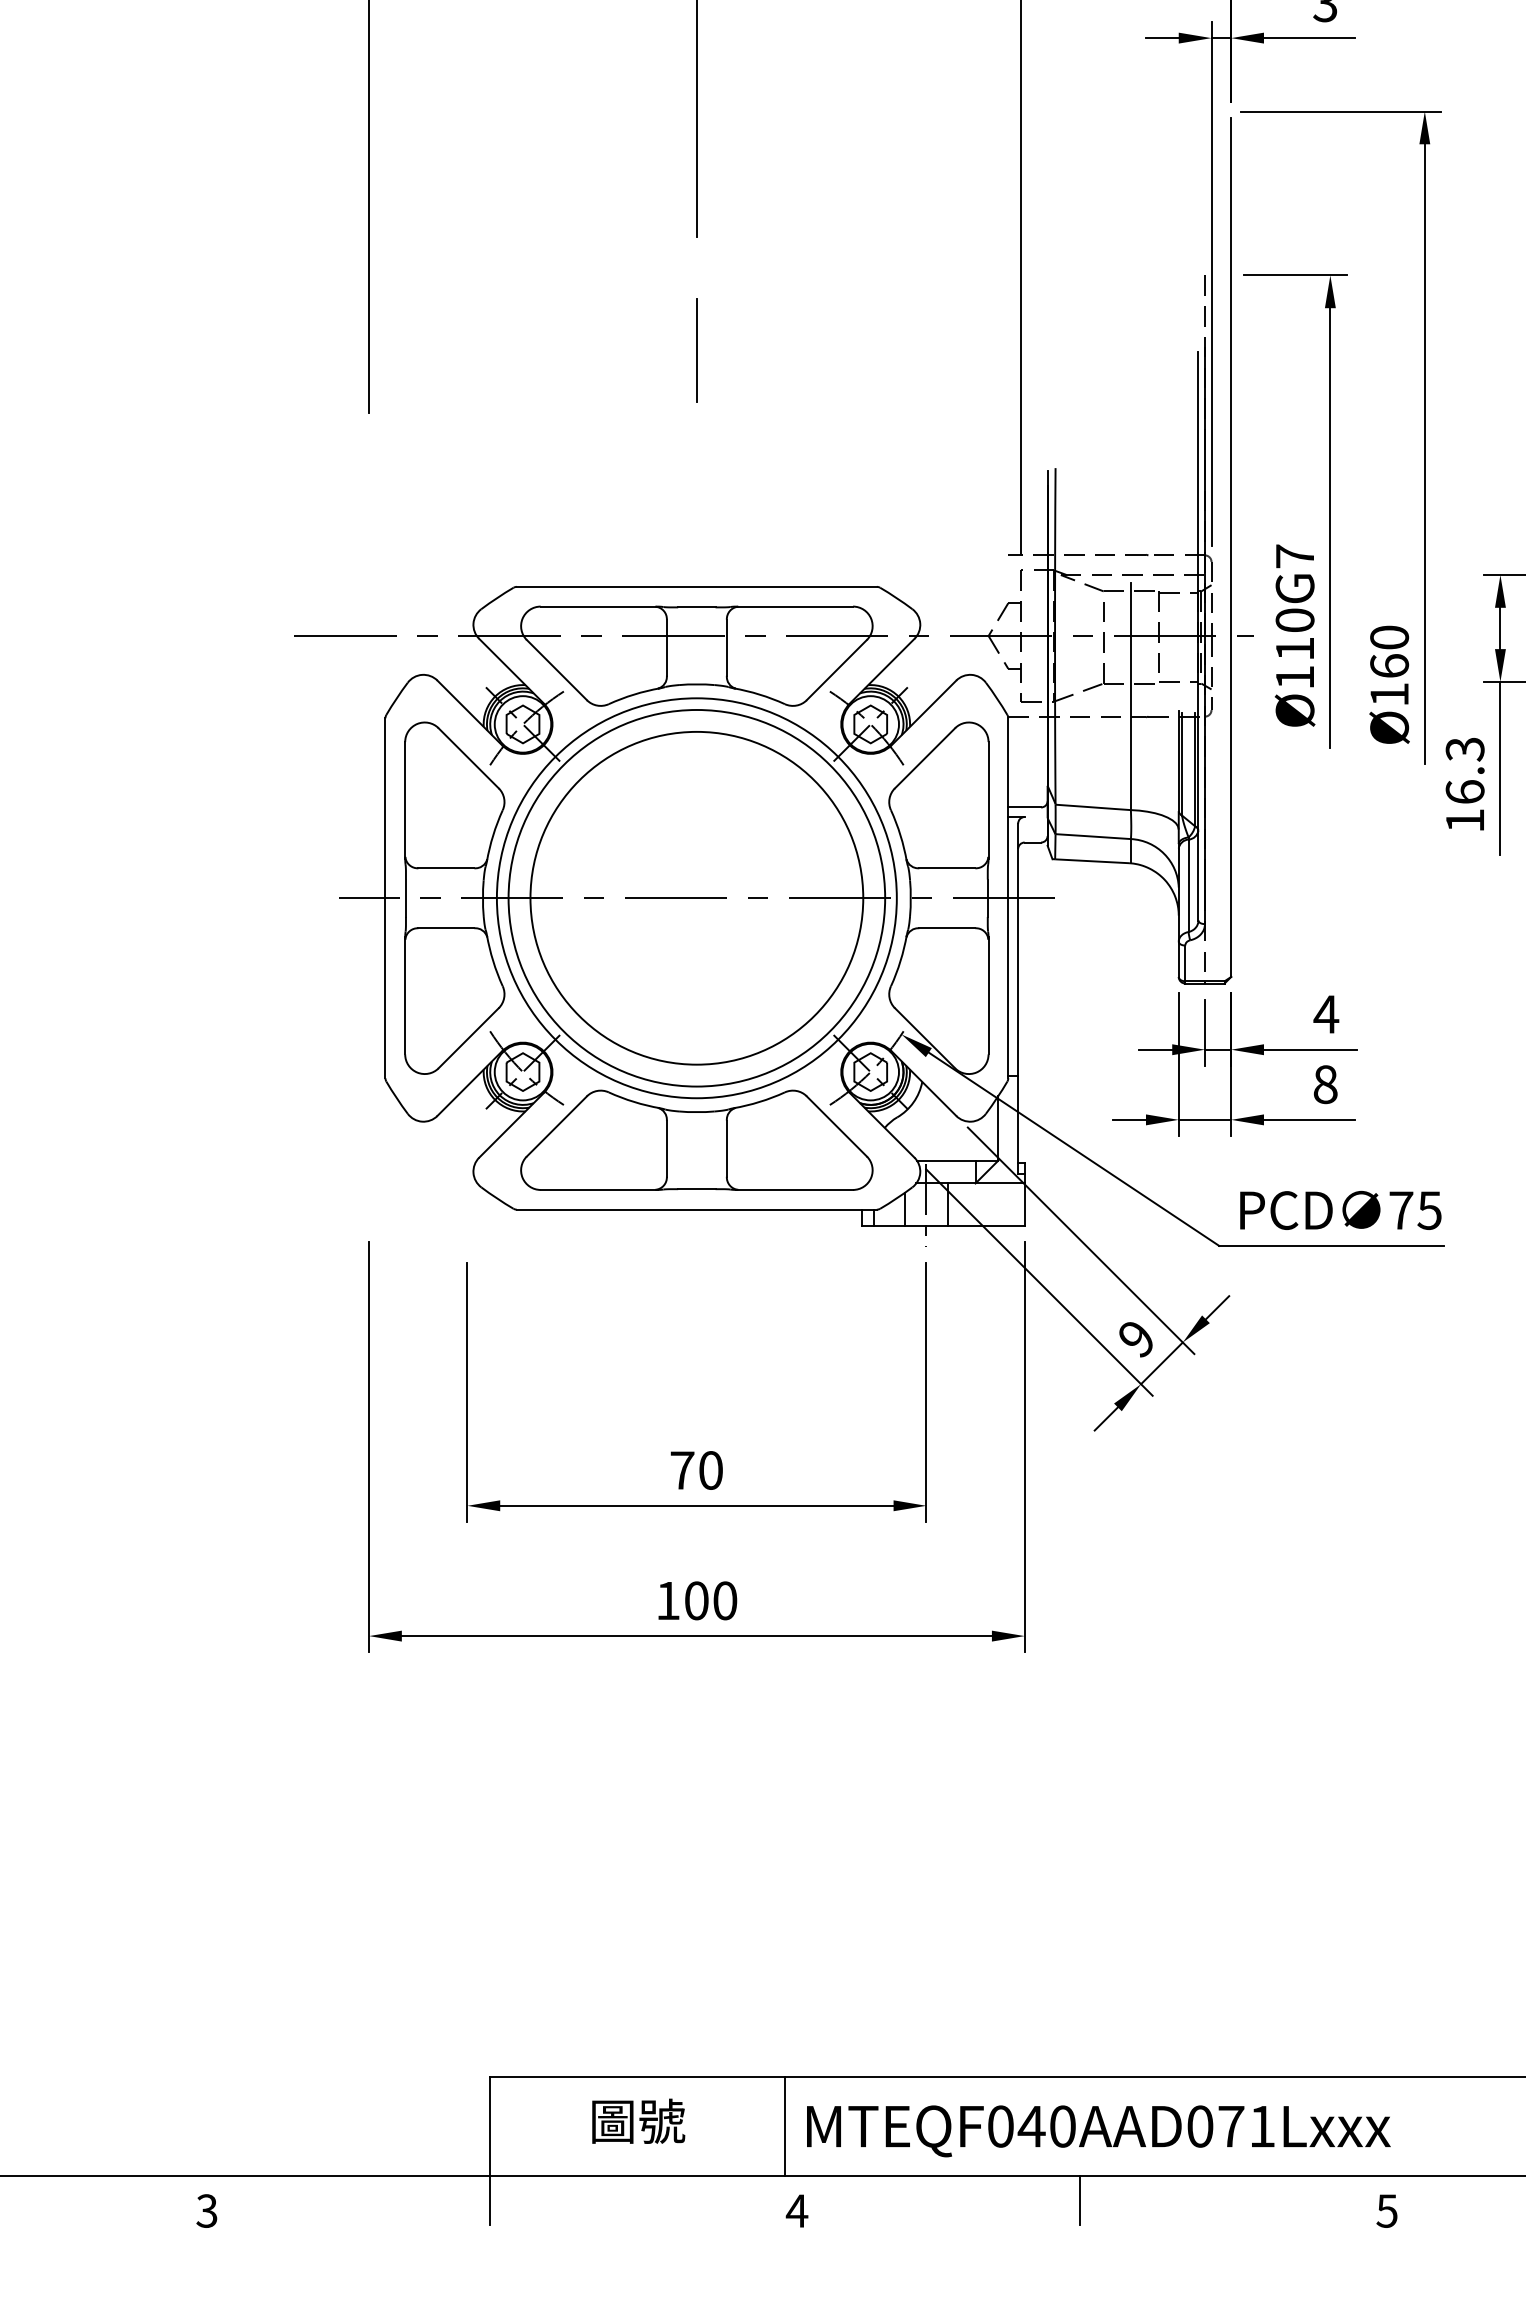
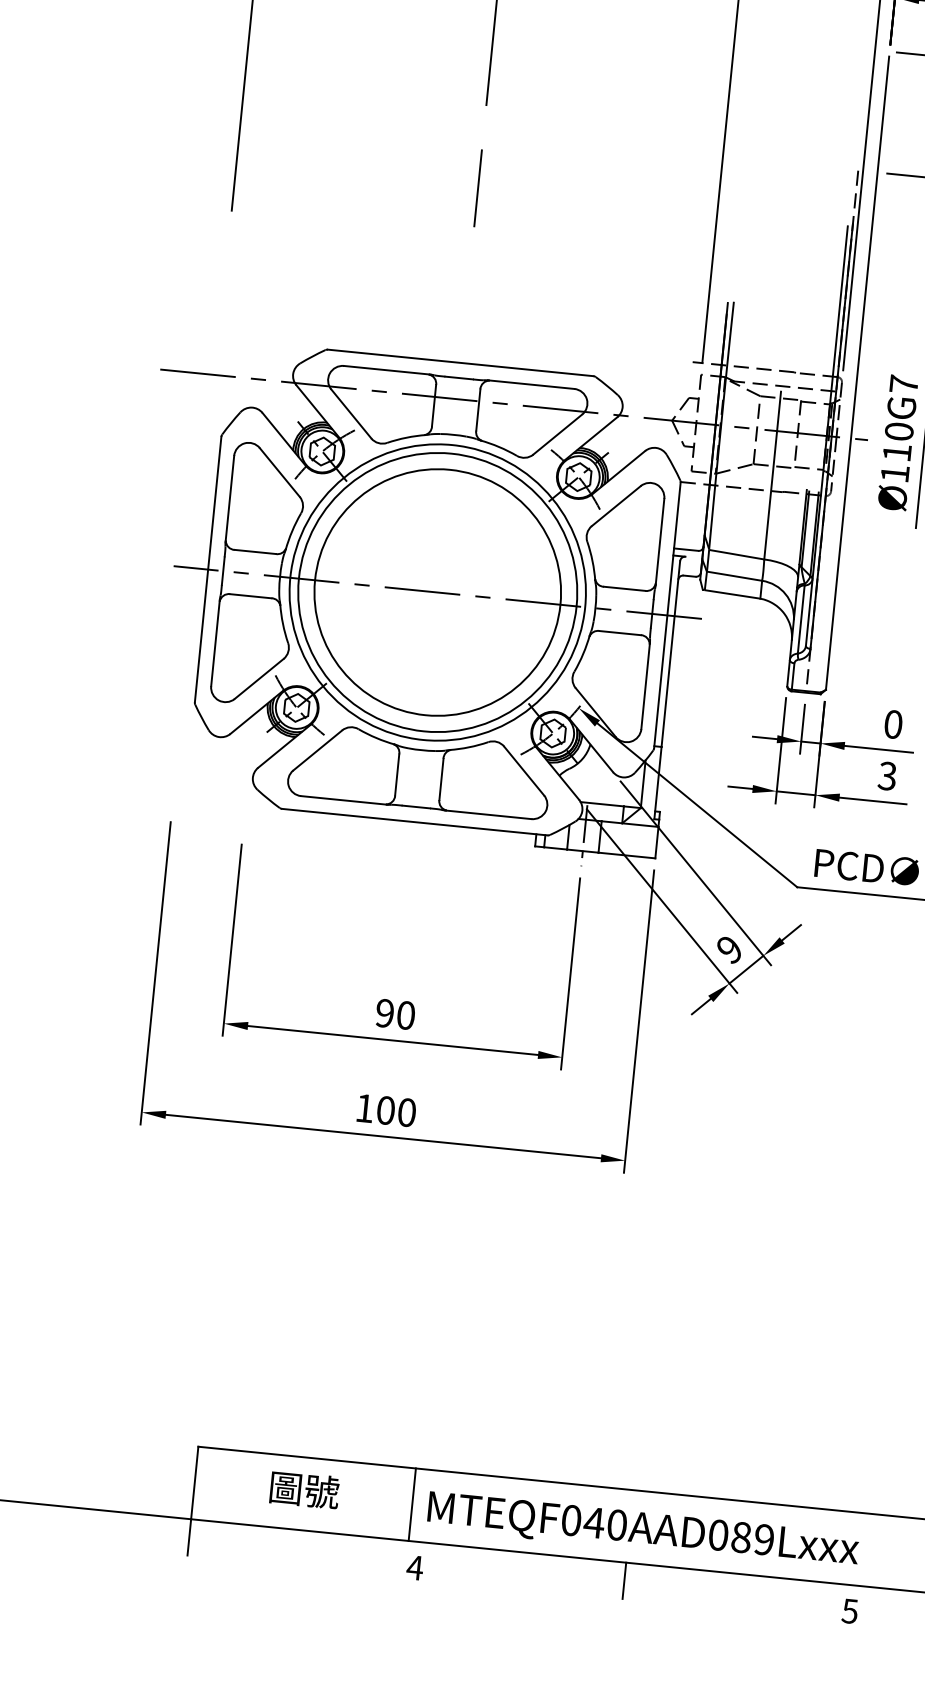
text: (1326, 1014) -> (893, 724), 4 -> 0
text: (1325, 1084) -> (887, 776), 8 -> 3
text: (682, 1470) -> (385, 1013), 70 -> 90
text: (1246, 2126) -> (752, 1538), MTEQF040AAD071Lxxx -> MTEQF040AAD089Lxxx

